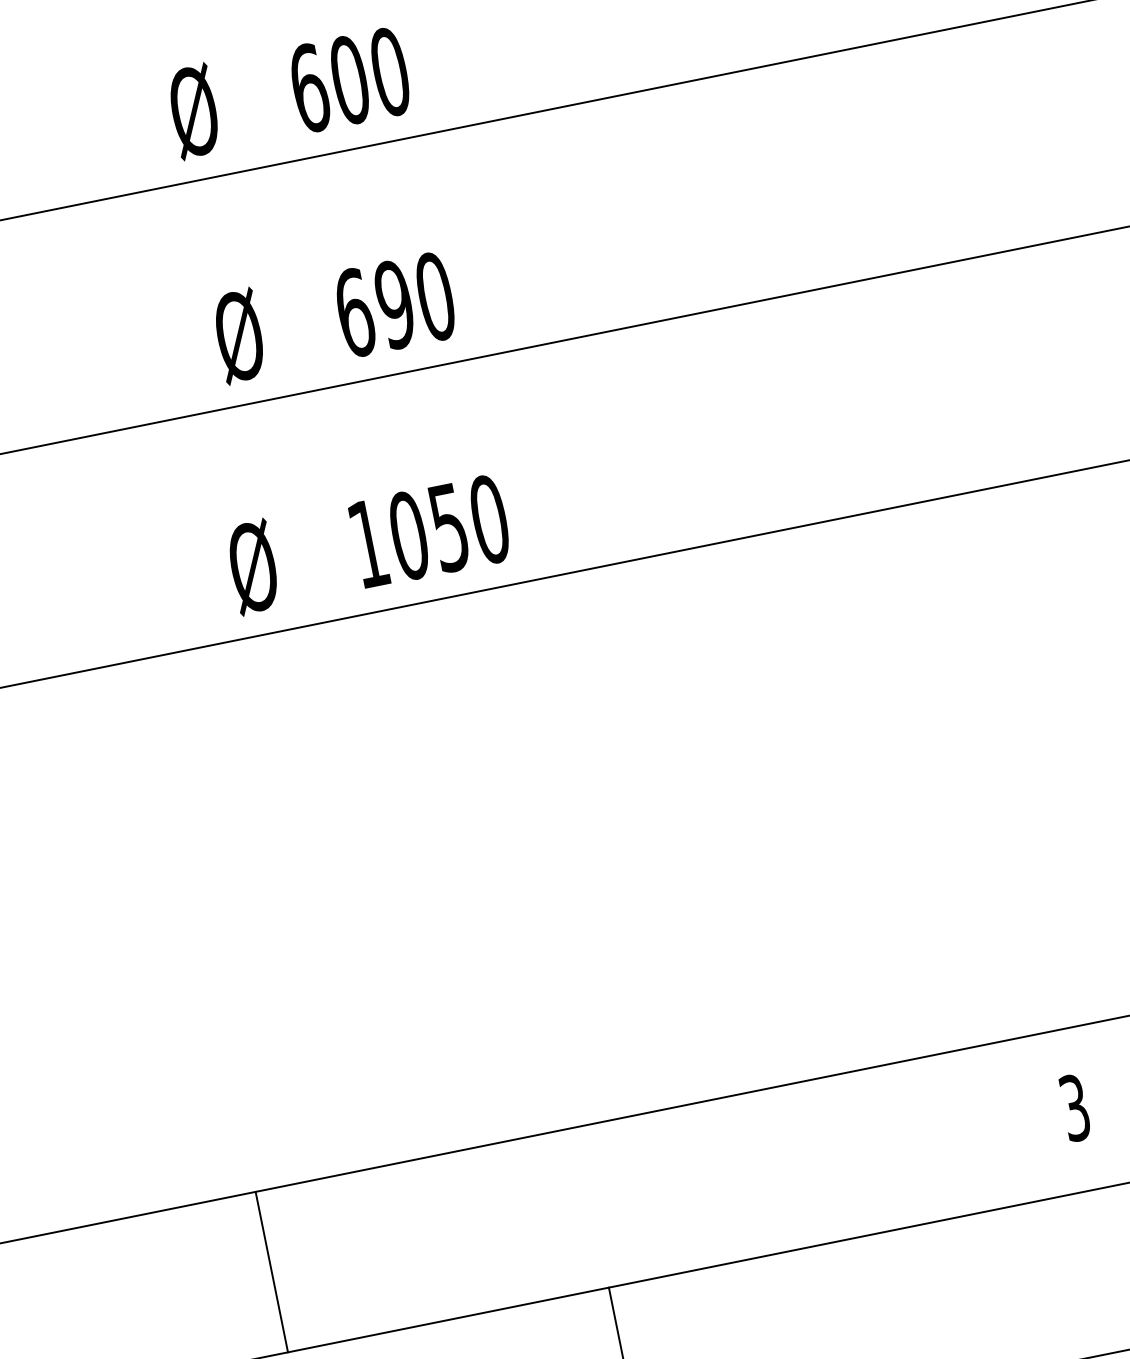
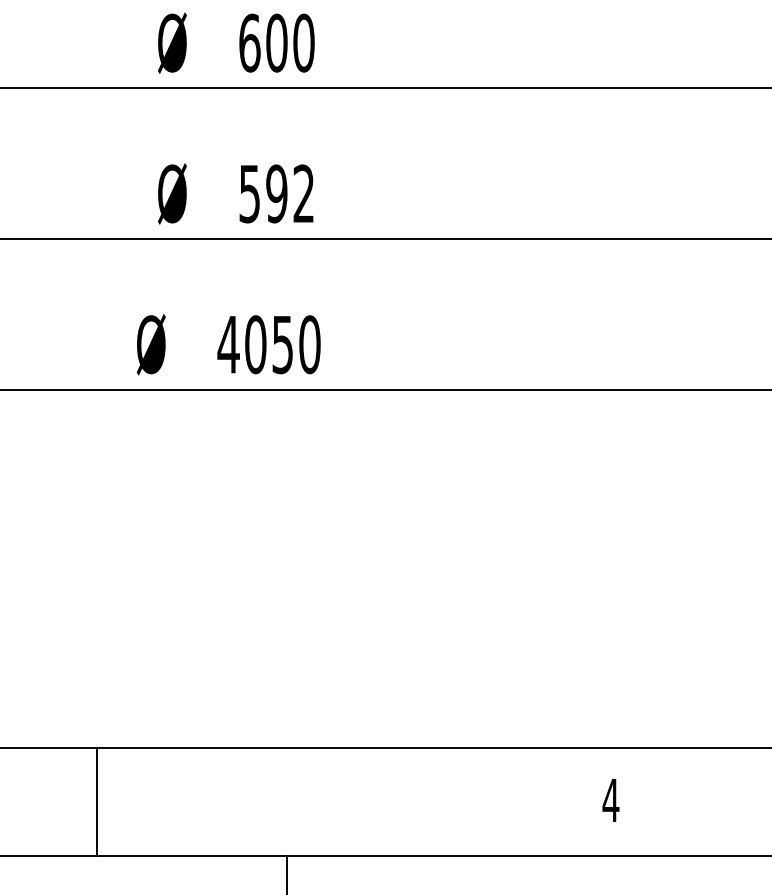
text: (394, 304) -> (276, 193), 690 -> 592
text: (368, 543) -> (228, 344), 1050 -> 4050
text: (1074, 1108) -> (610, 800), 3 -> 4
line: (271, 1271) -> (96, 801), moved

